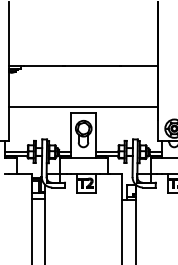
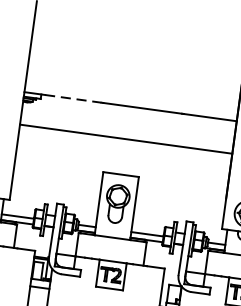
line: (43, 65) -> (73, 98), solid -> dashed
line: (83, 106) -> (125, 139), moved

